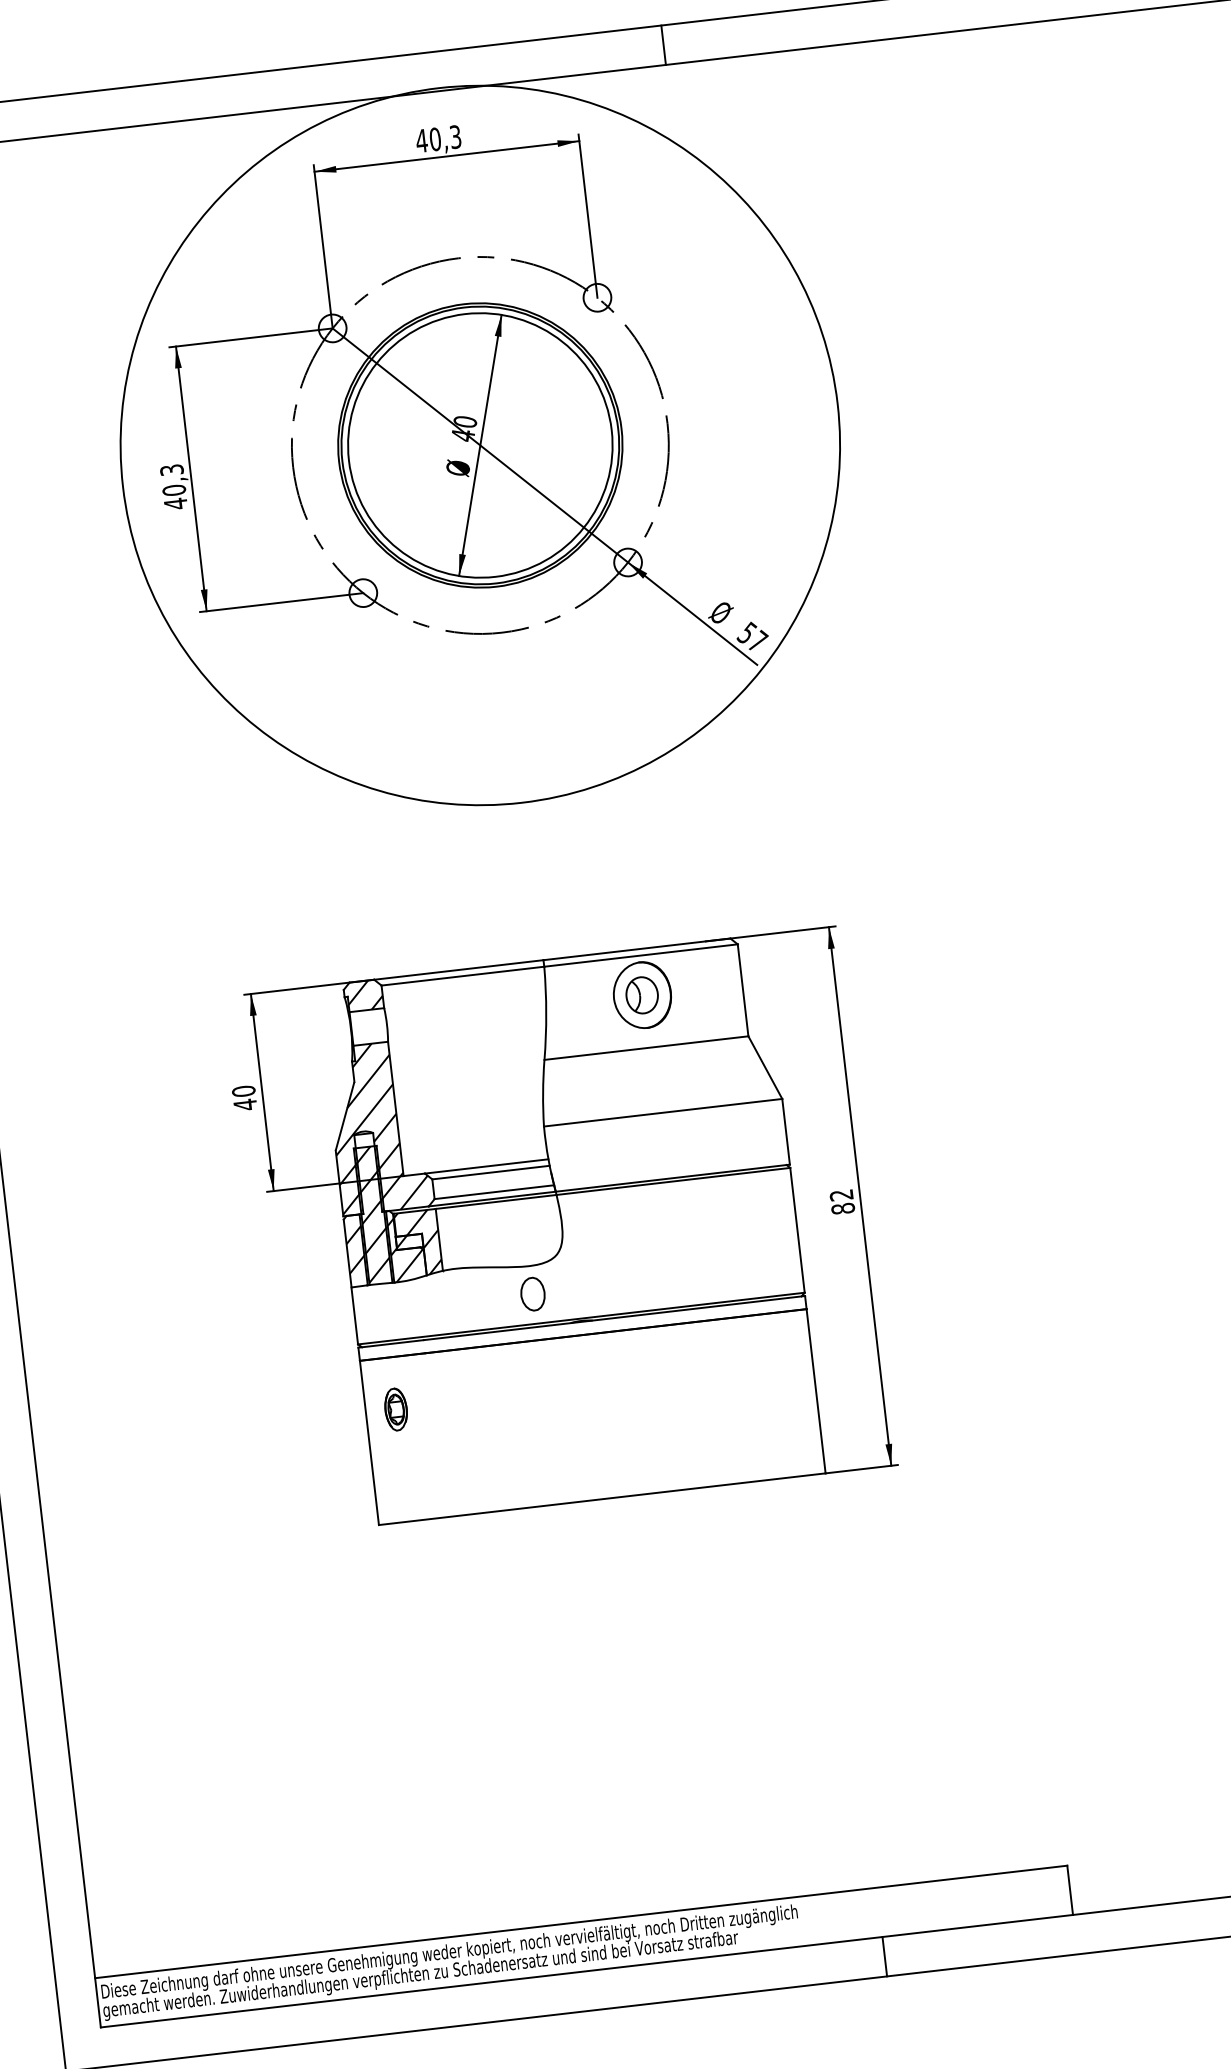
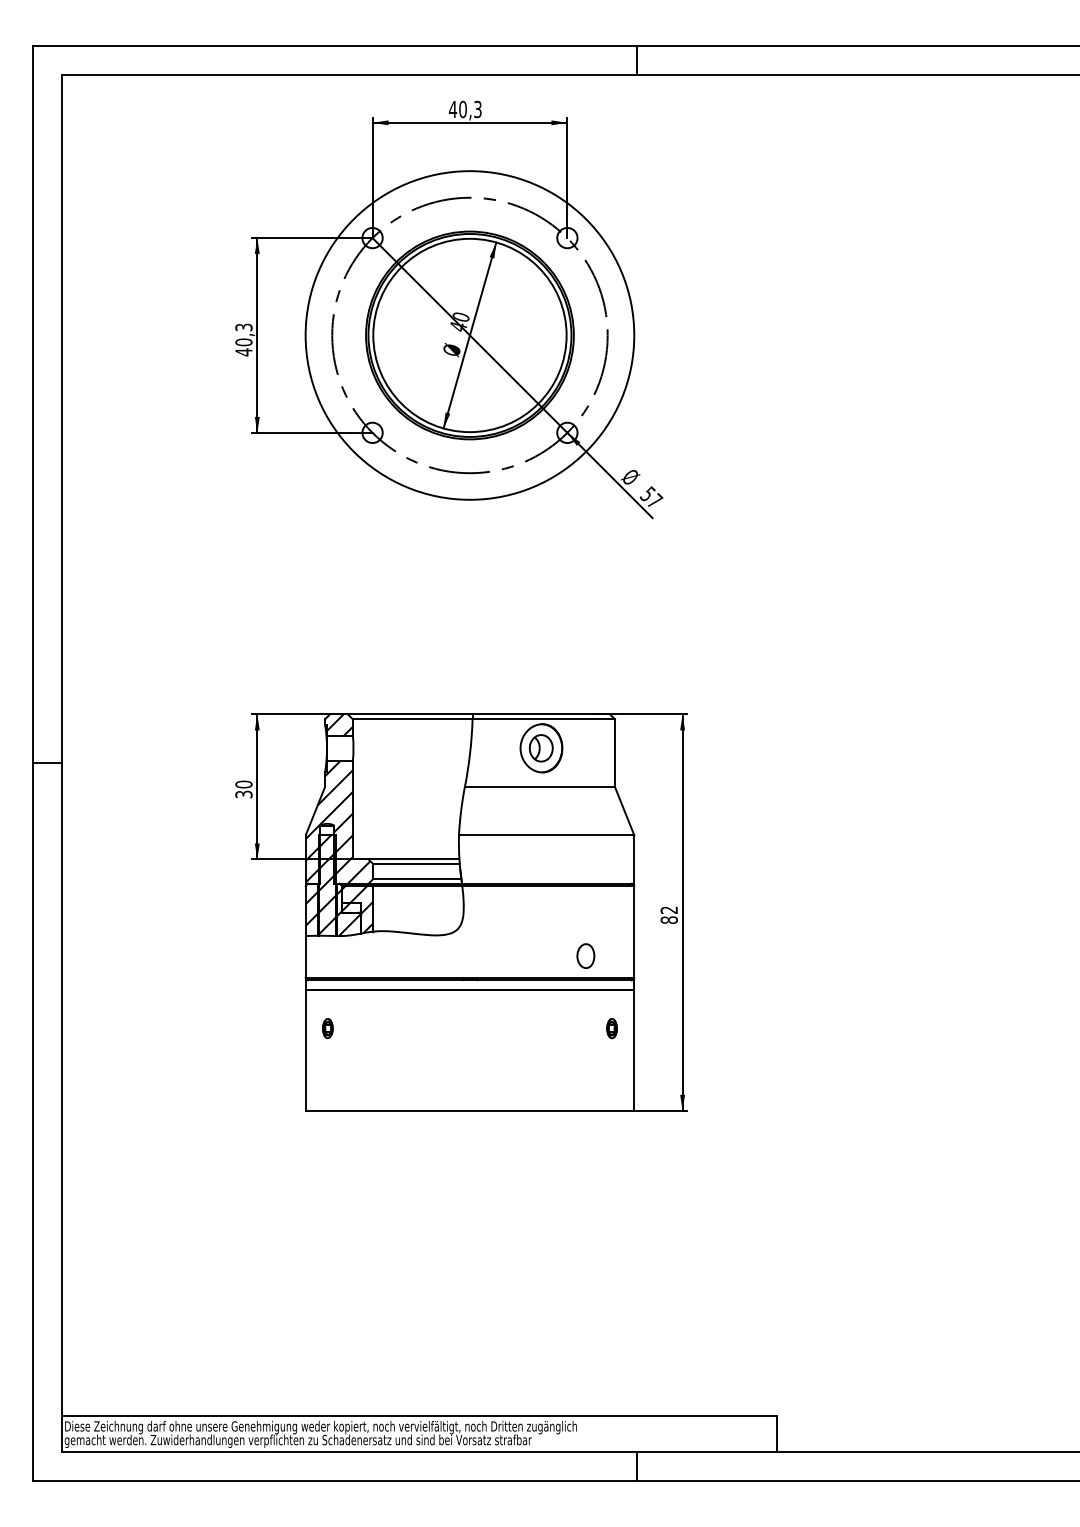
circle: (479, 445) -> (469, 335), size x0.62
text: (244, 1104) -> (243, 794), 40 -> 30
part: (532, 1293) -> (585, 955), moved
part: (781, 1365) -> (611, 1028), added
part: (395, 1409) -> (327, 1028), size x0.62

